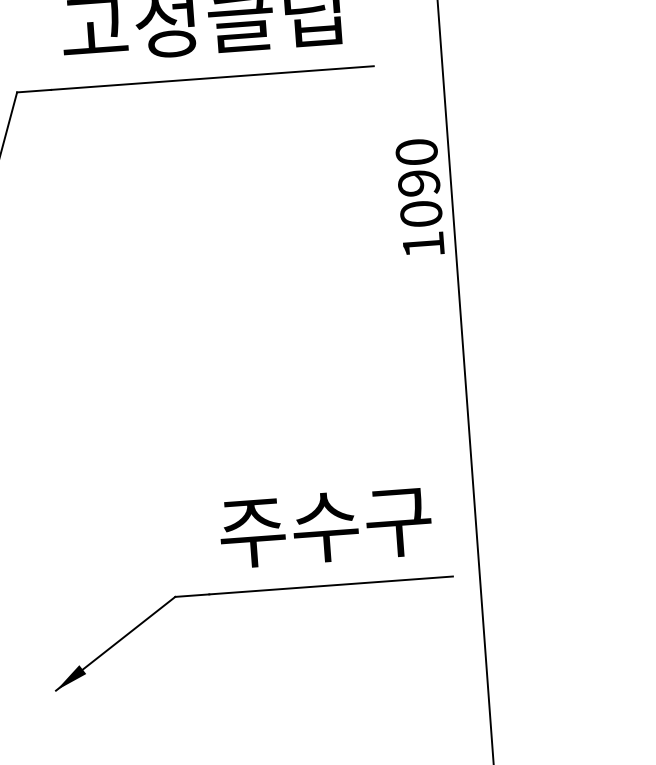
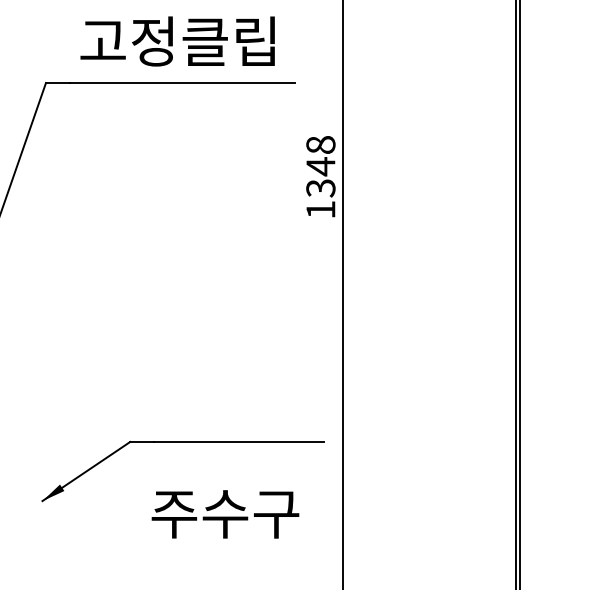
text: (418, 182) -> (320, 166), 1090 -> 1348
text: (325, 527) -> (225, 514), moved

